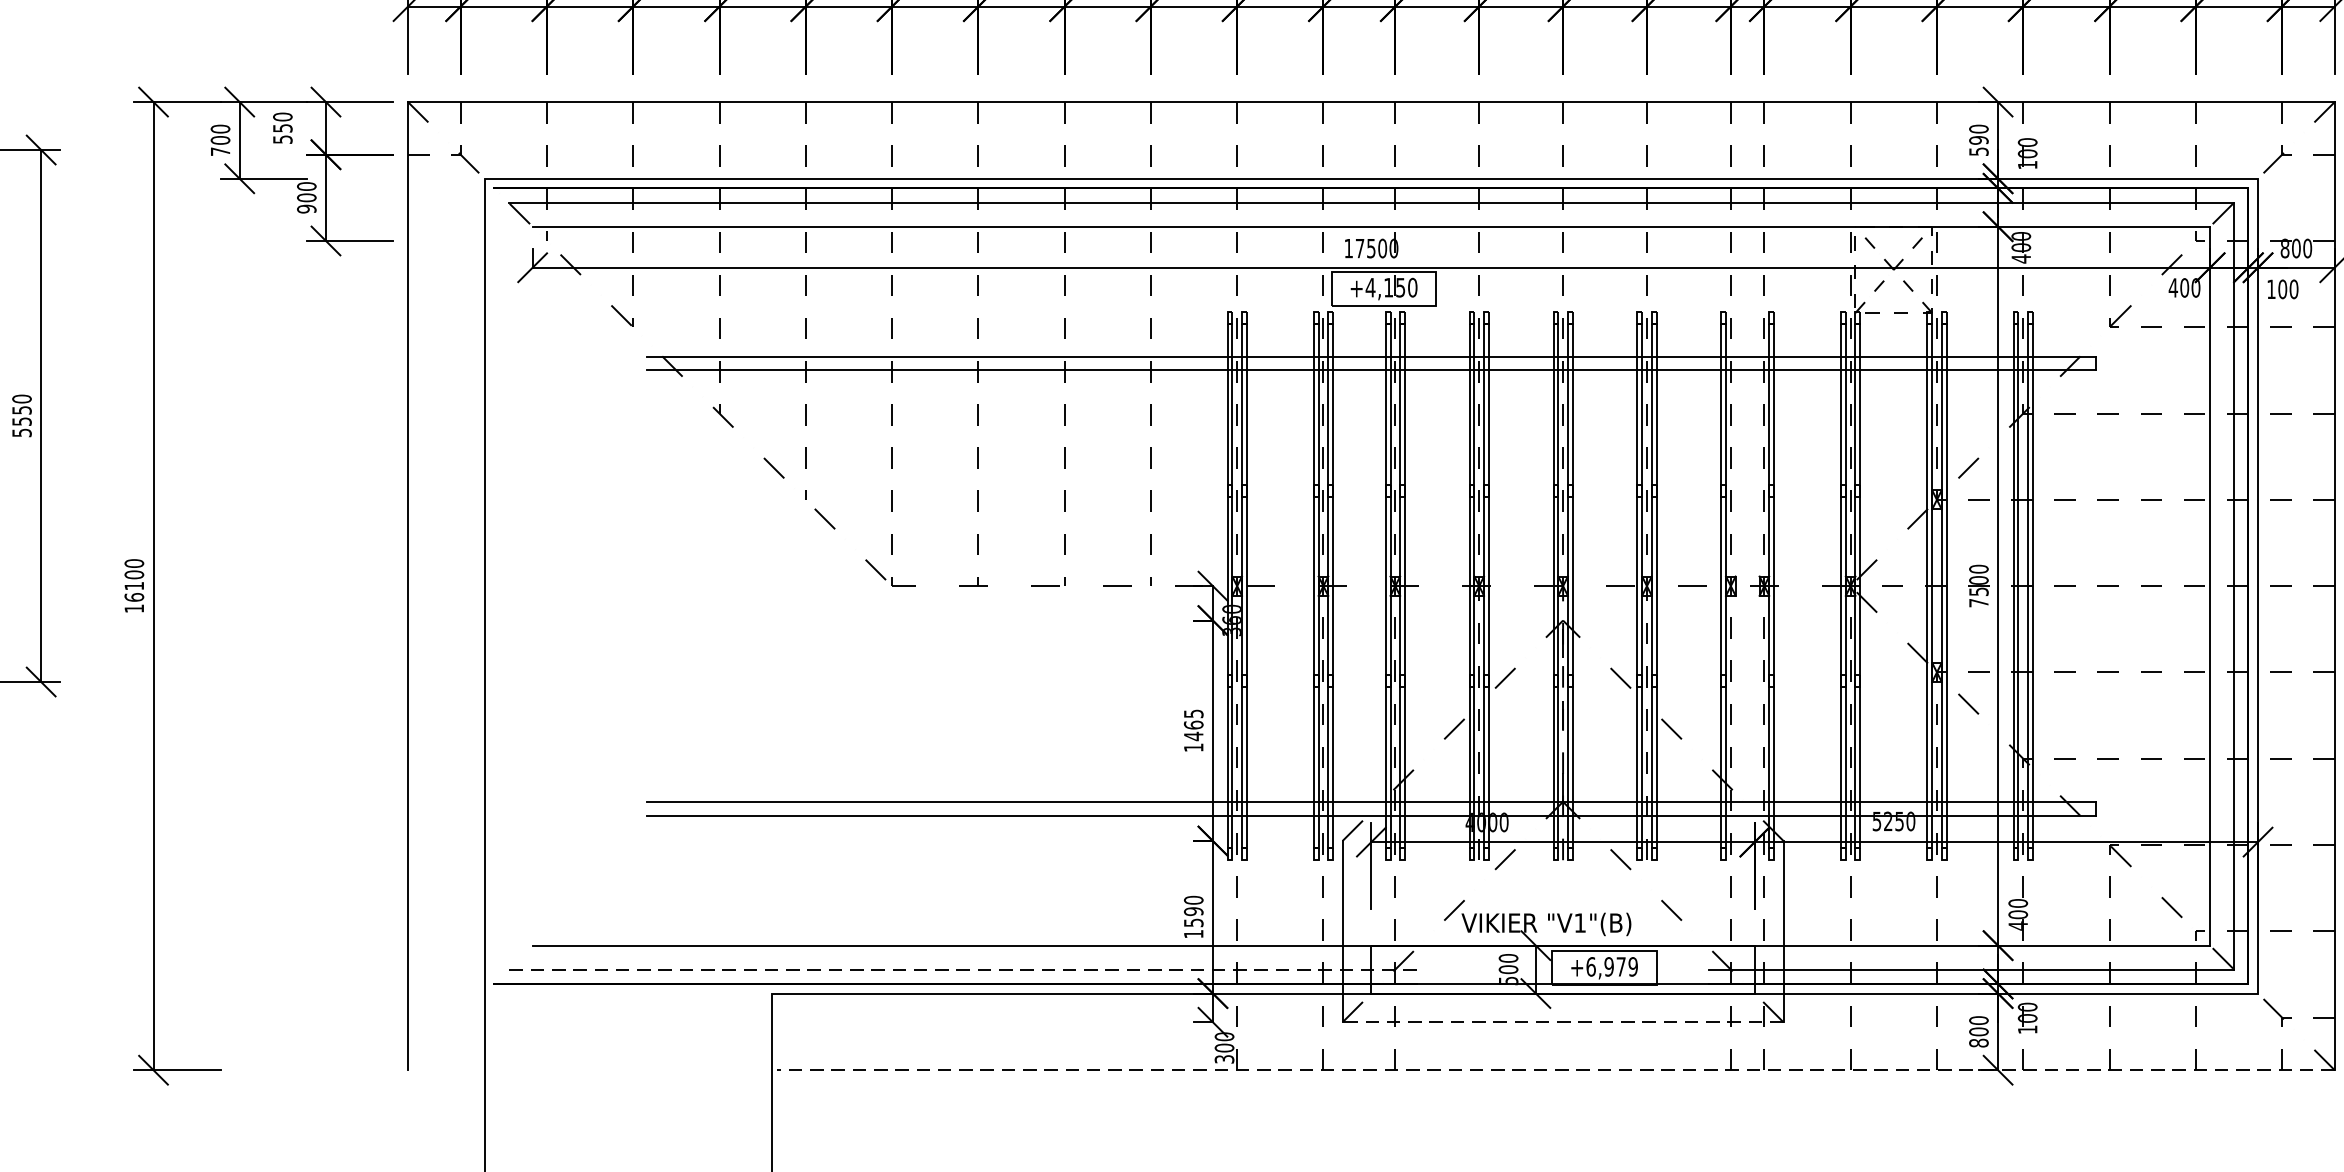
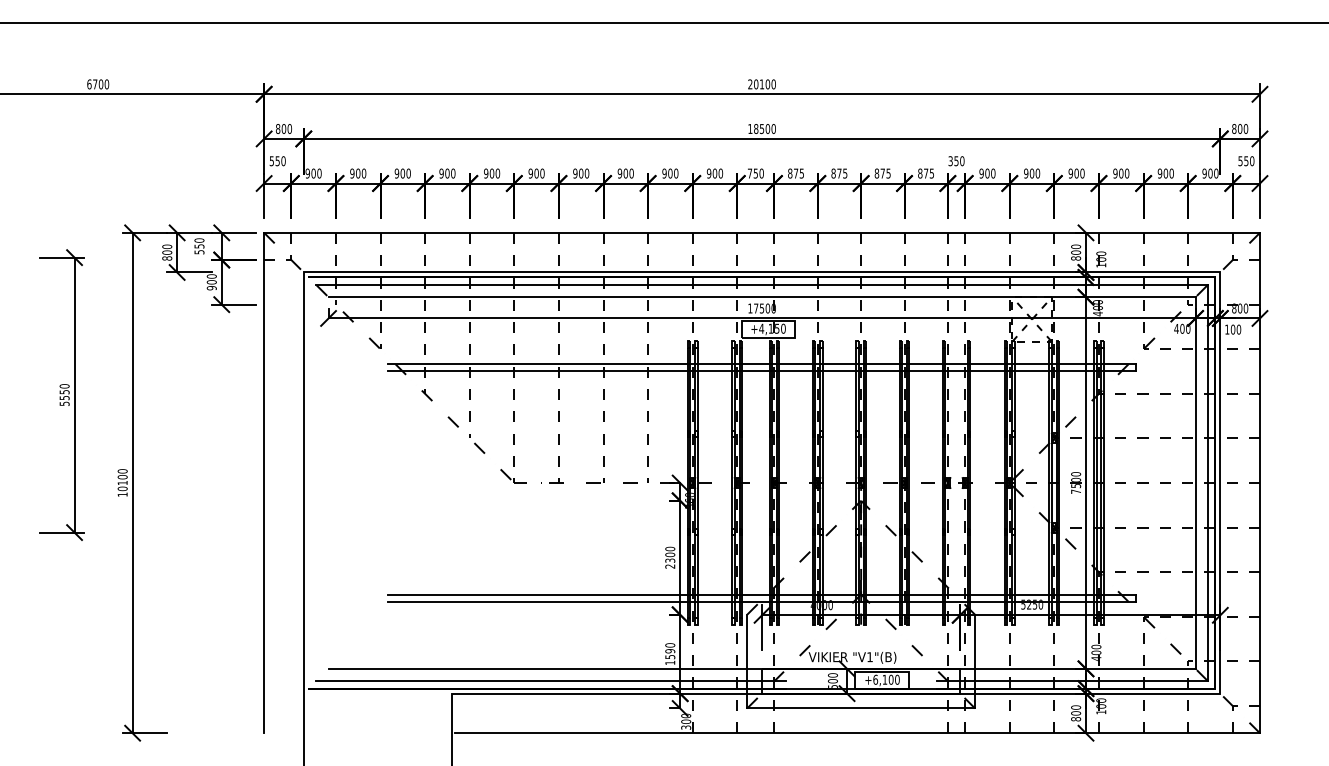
text: (1979, 145) -> (1076, 255), 590 -> 800
text: (221, 151) -> (167, 258), 700 -> 800
text: (133, 596) -> (122, 488), 16100 -> 10100
text: (1194, 730) -> (670, 557), 1465 -> 2300
text: (1619, 966) -> (890, 679), +6,979 -> +6,100
line: (962, 970) -> (550, 681), dashed -> solid
line: (1563, 1022) -> (861, 708), dashed -> solid
line: (1556, 1070) -> (857, 733), dashed -> solid

